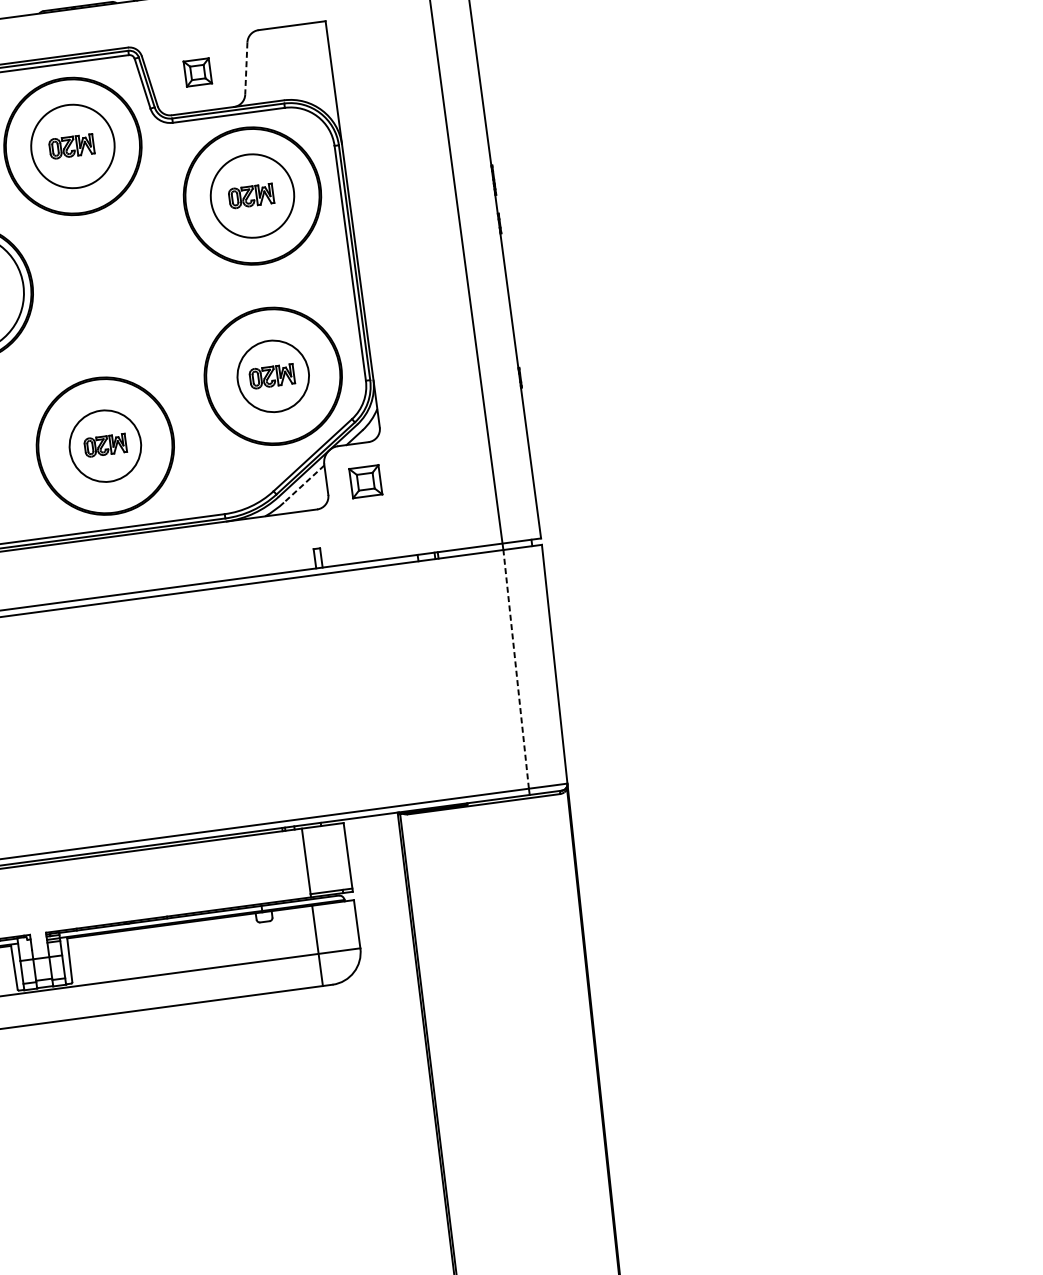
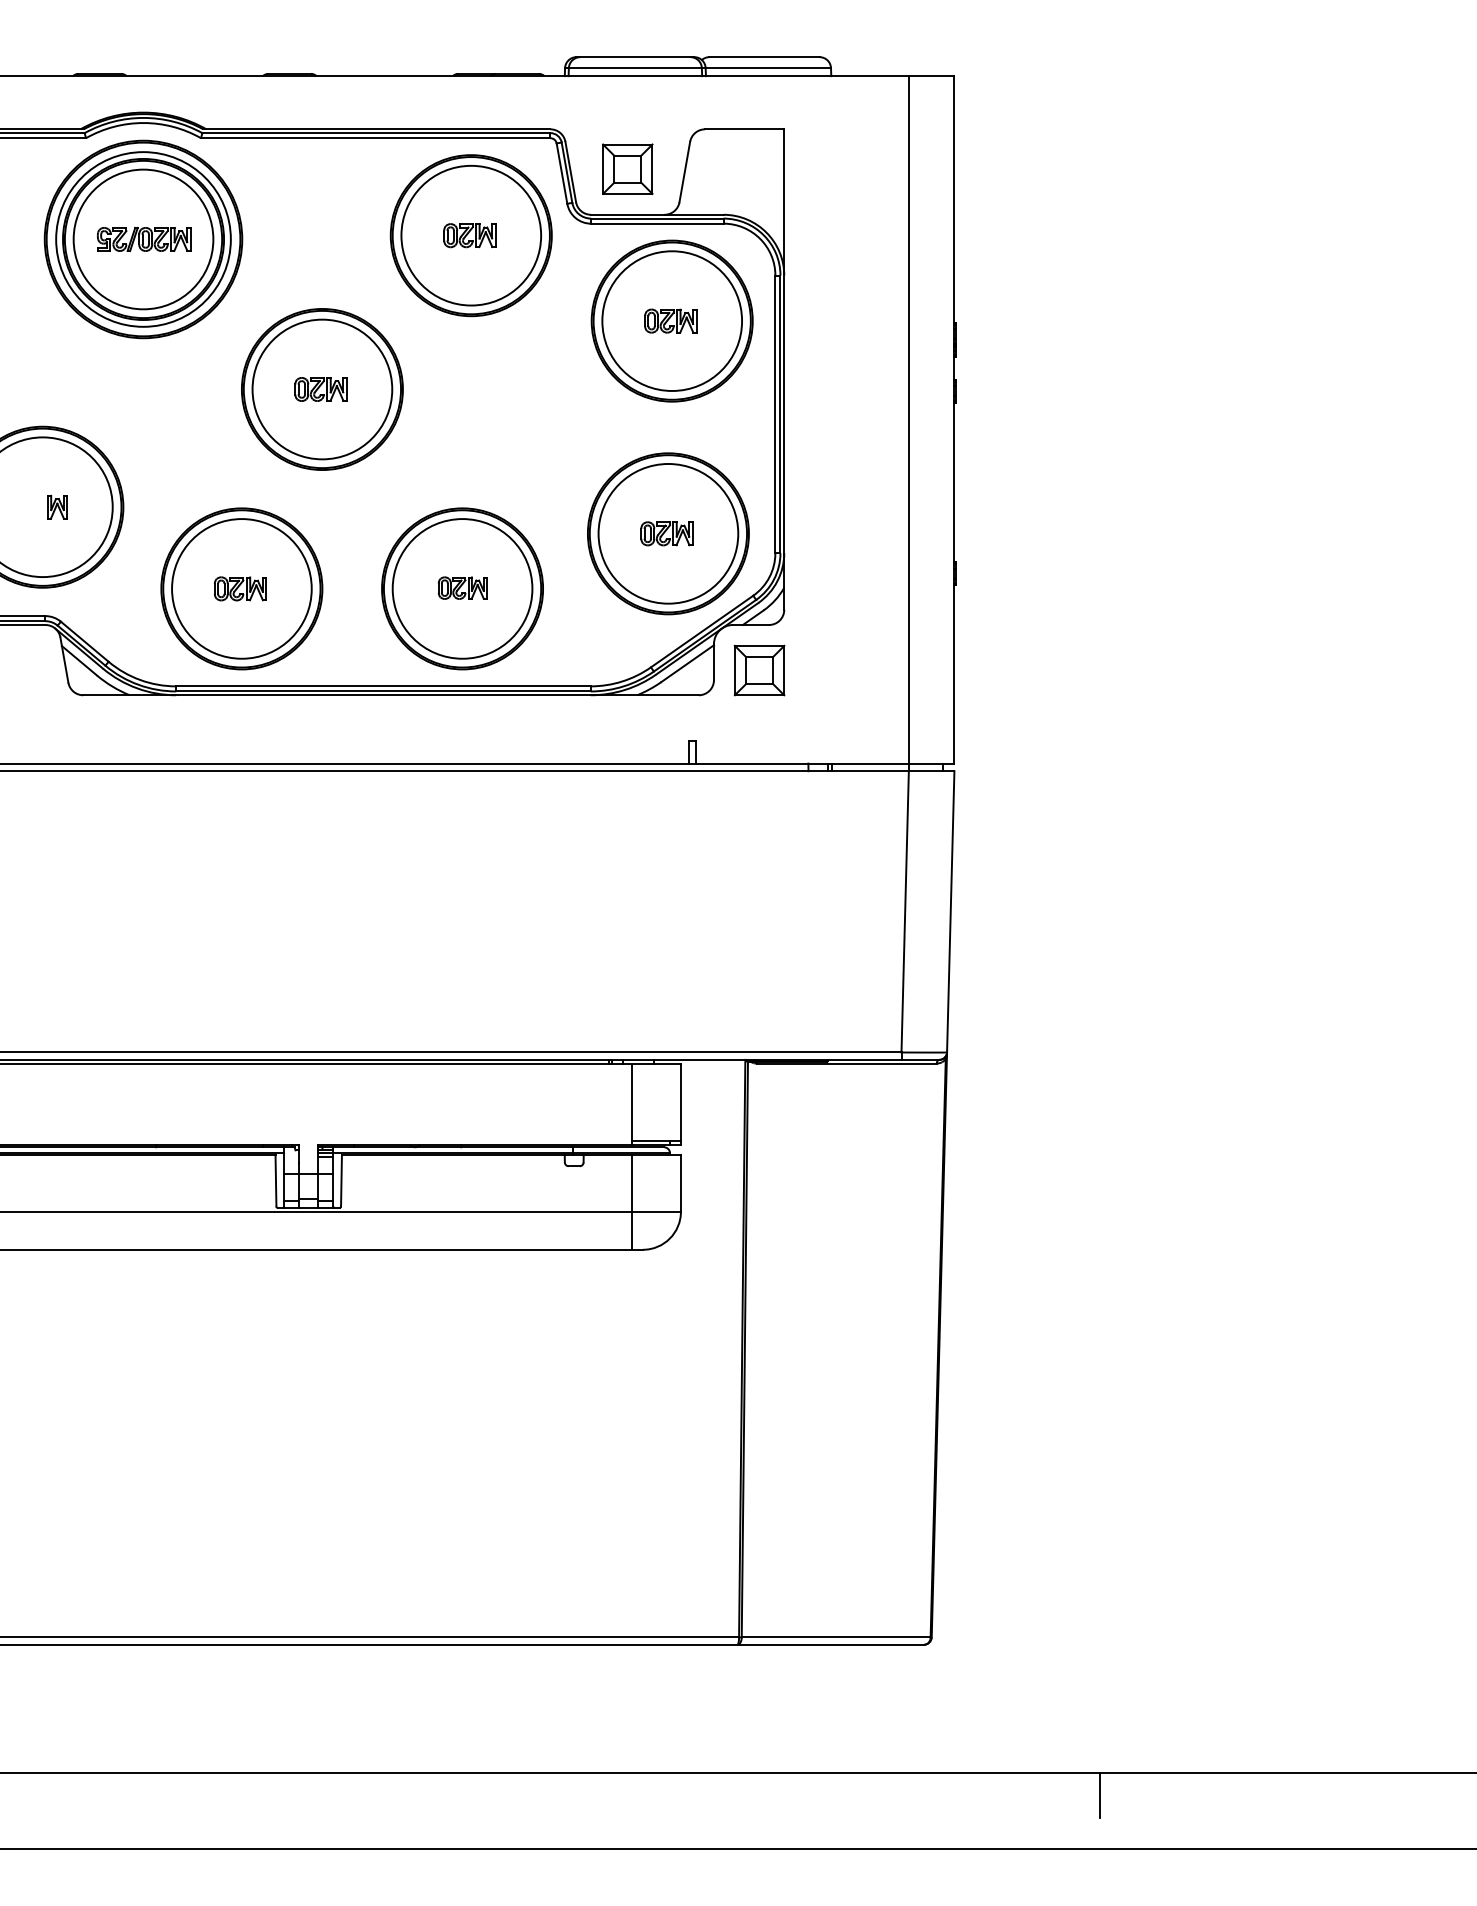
line: (246, 68) -> (684, 172), dashed -> solid
part: (197, 72) -> (627, 168), size x1.67
circle: (73, 146) -> (471, 235), size x1.43
circle: (252, 195) -> (672, 320), size x1.43
circle: (273, 376) -> (668, 533), size x1.67
circle: (105, 445) -> (462, 588), size x1.67
part: (365, 481) -> (759, 670), size x1.43
line: (304, 483) -> (687, 663), dashed -> solid
line: (516, 669) -> (905, 911), dashed -> solid

